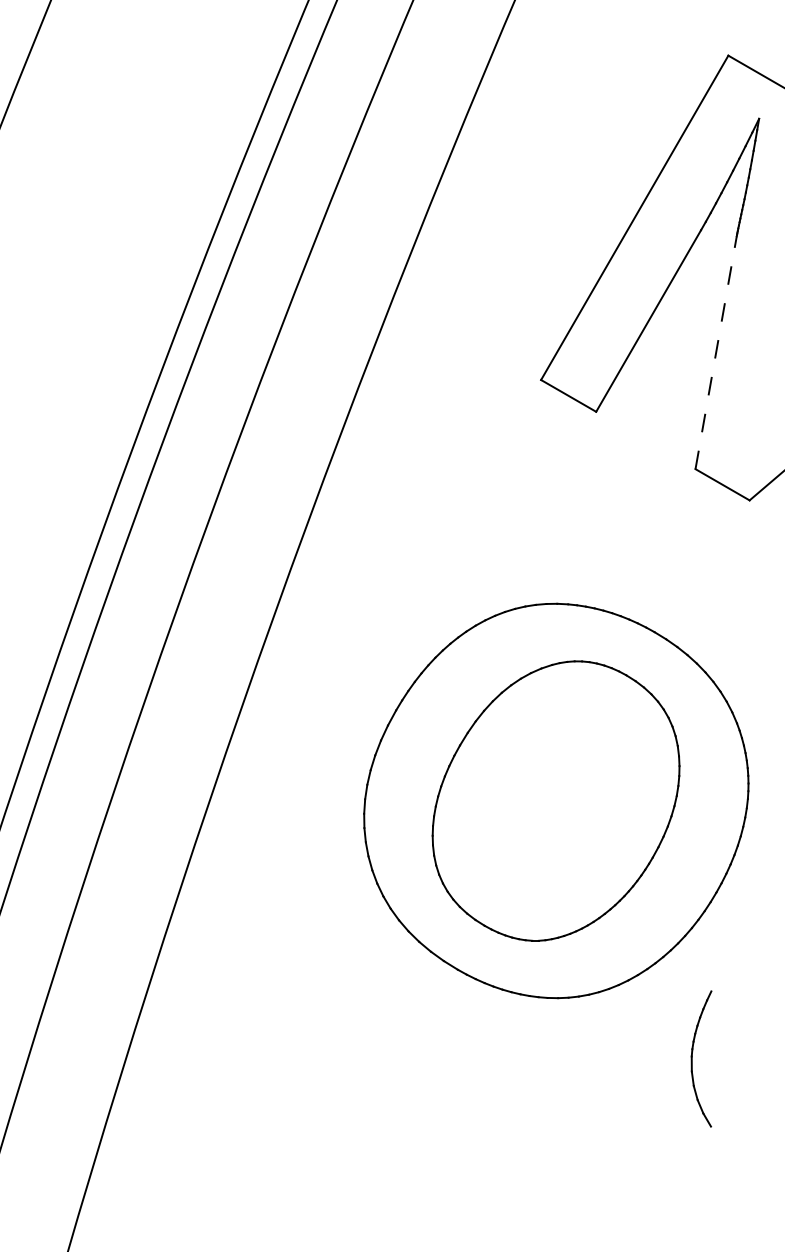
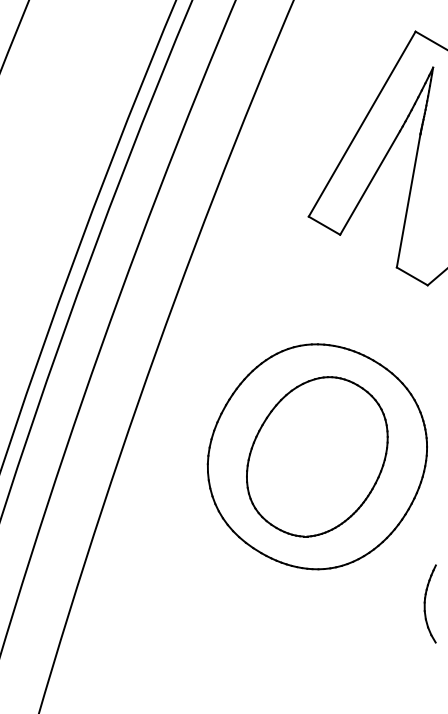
line: (715, 351) -> (408, 200), dashed -> solid
part: (700, 1058) -> (429, 603), moved

